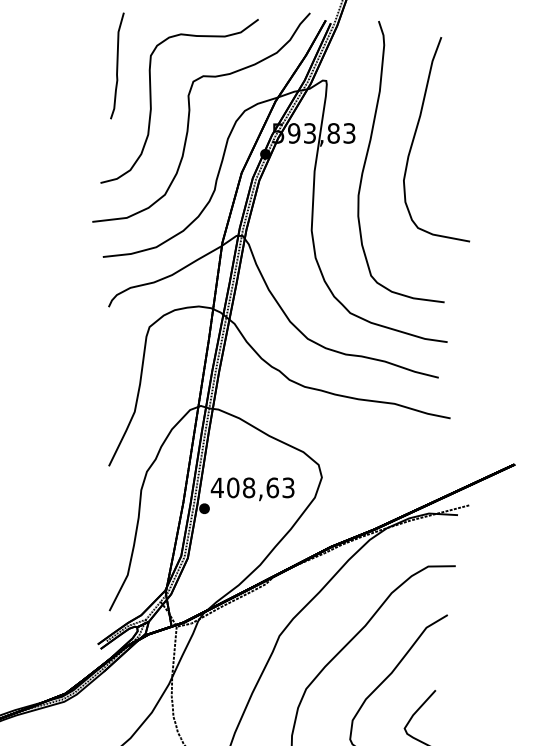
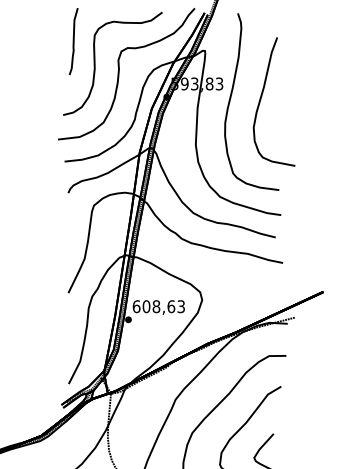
curve: (417, 131) -> (262, 96), moved
text: (217, 487) -> (136, 306), 408,63 -> 608,63

